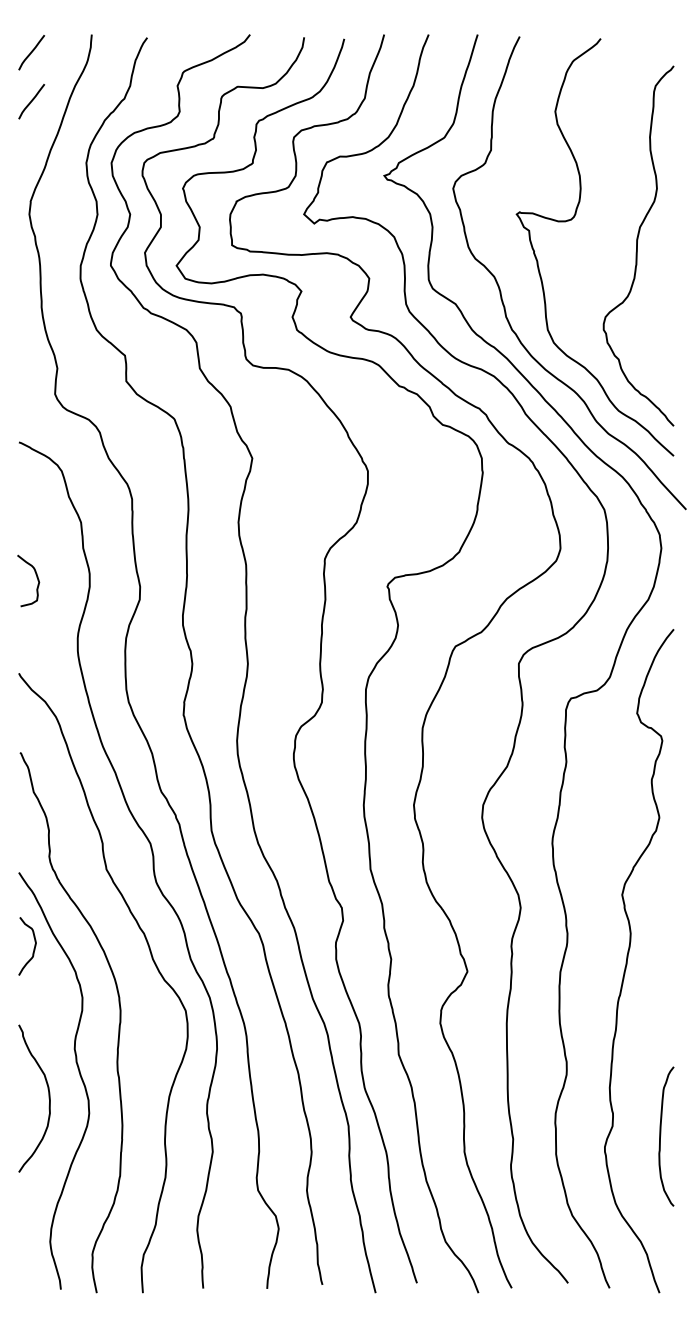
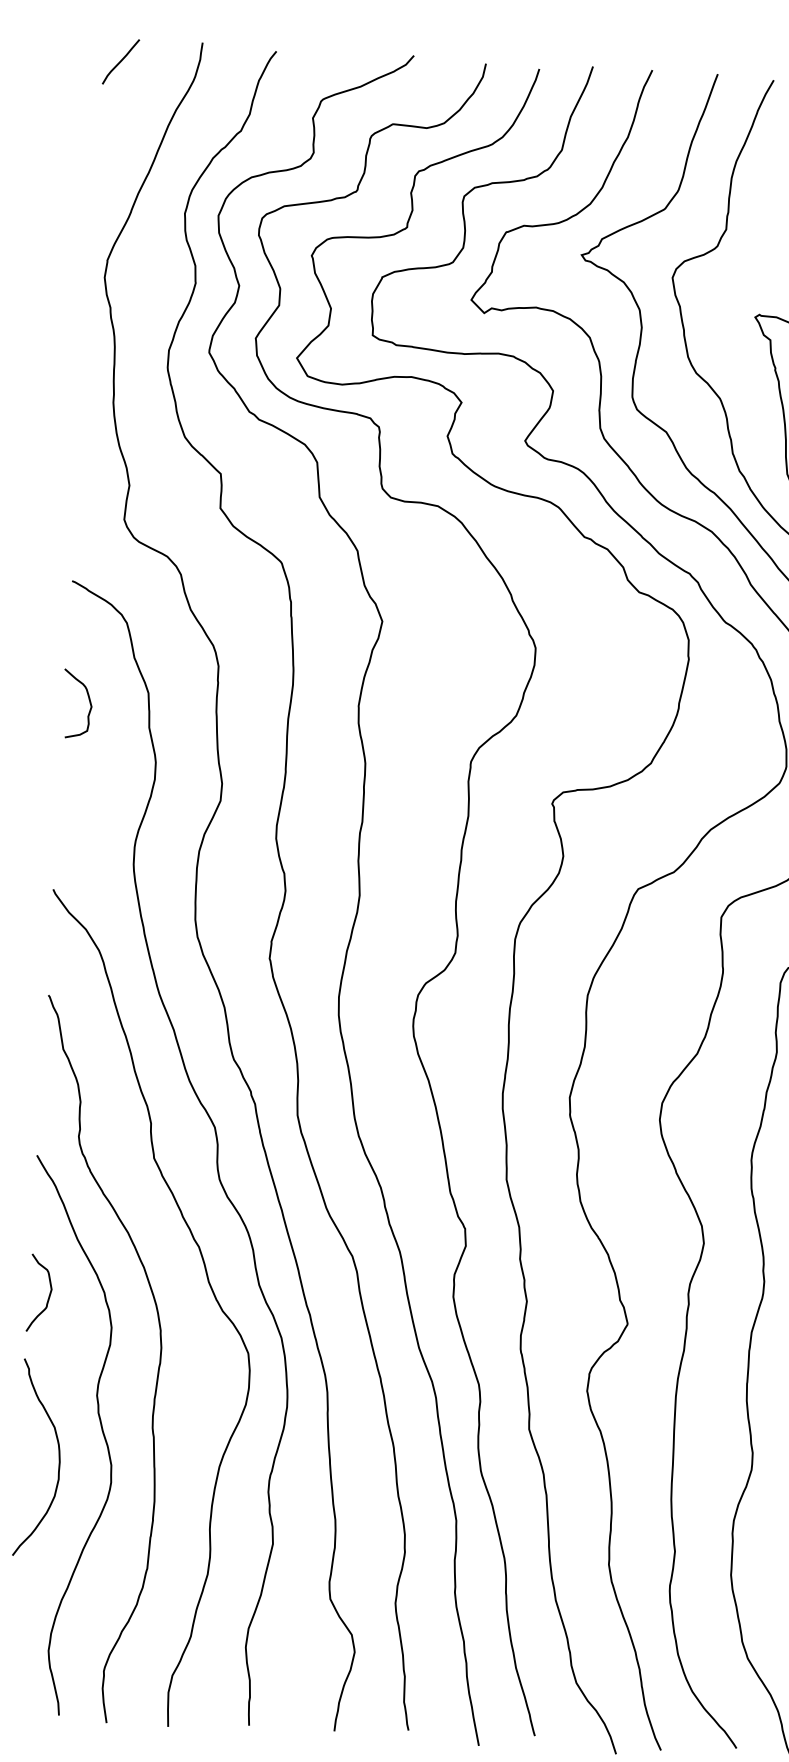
curve: (31, 101) -> (116, 127), removed
curve: (36, 577) -> (88, 700), moved
curve: (33, 948) -> (47, 1296), moved

